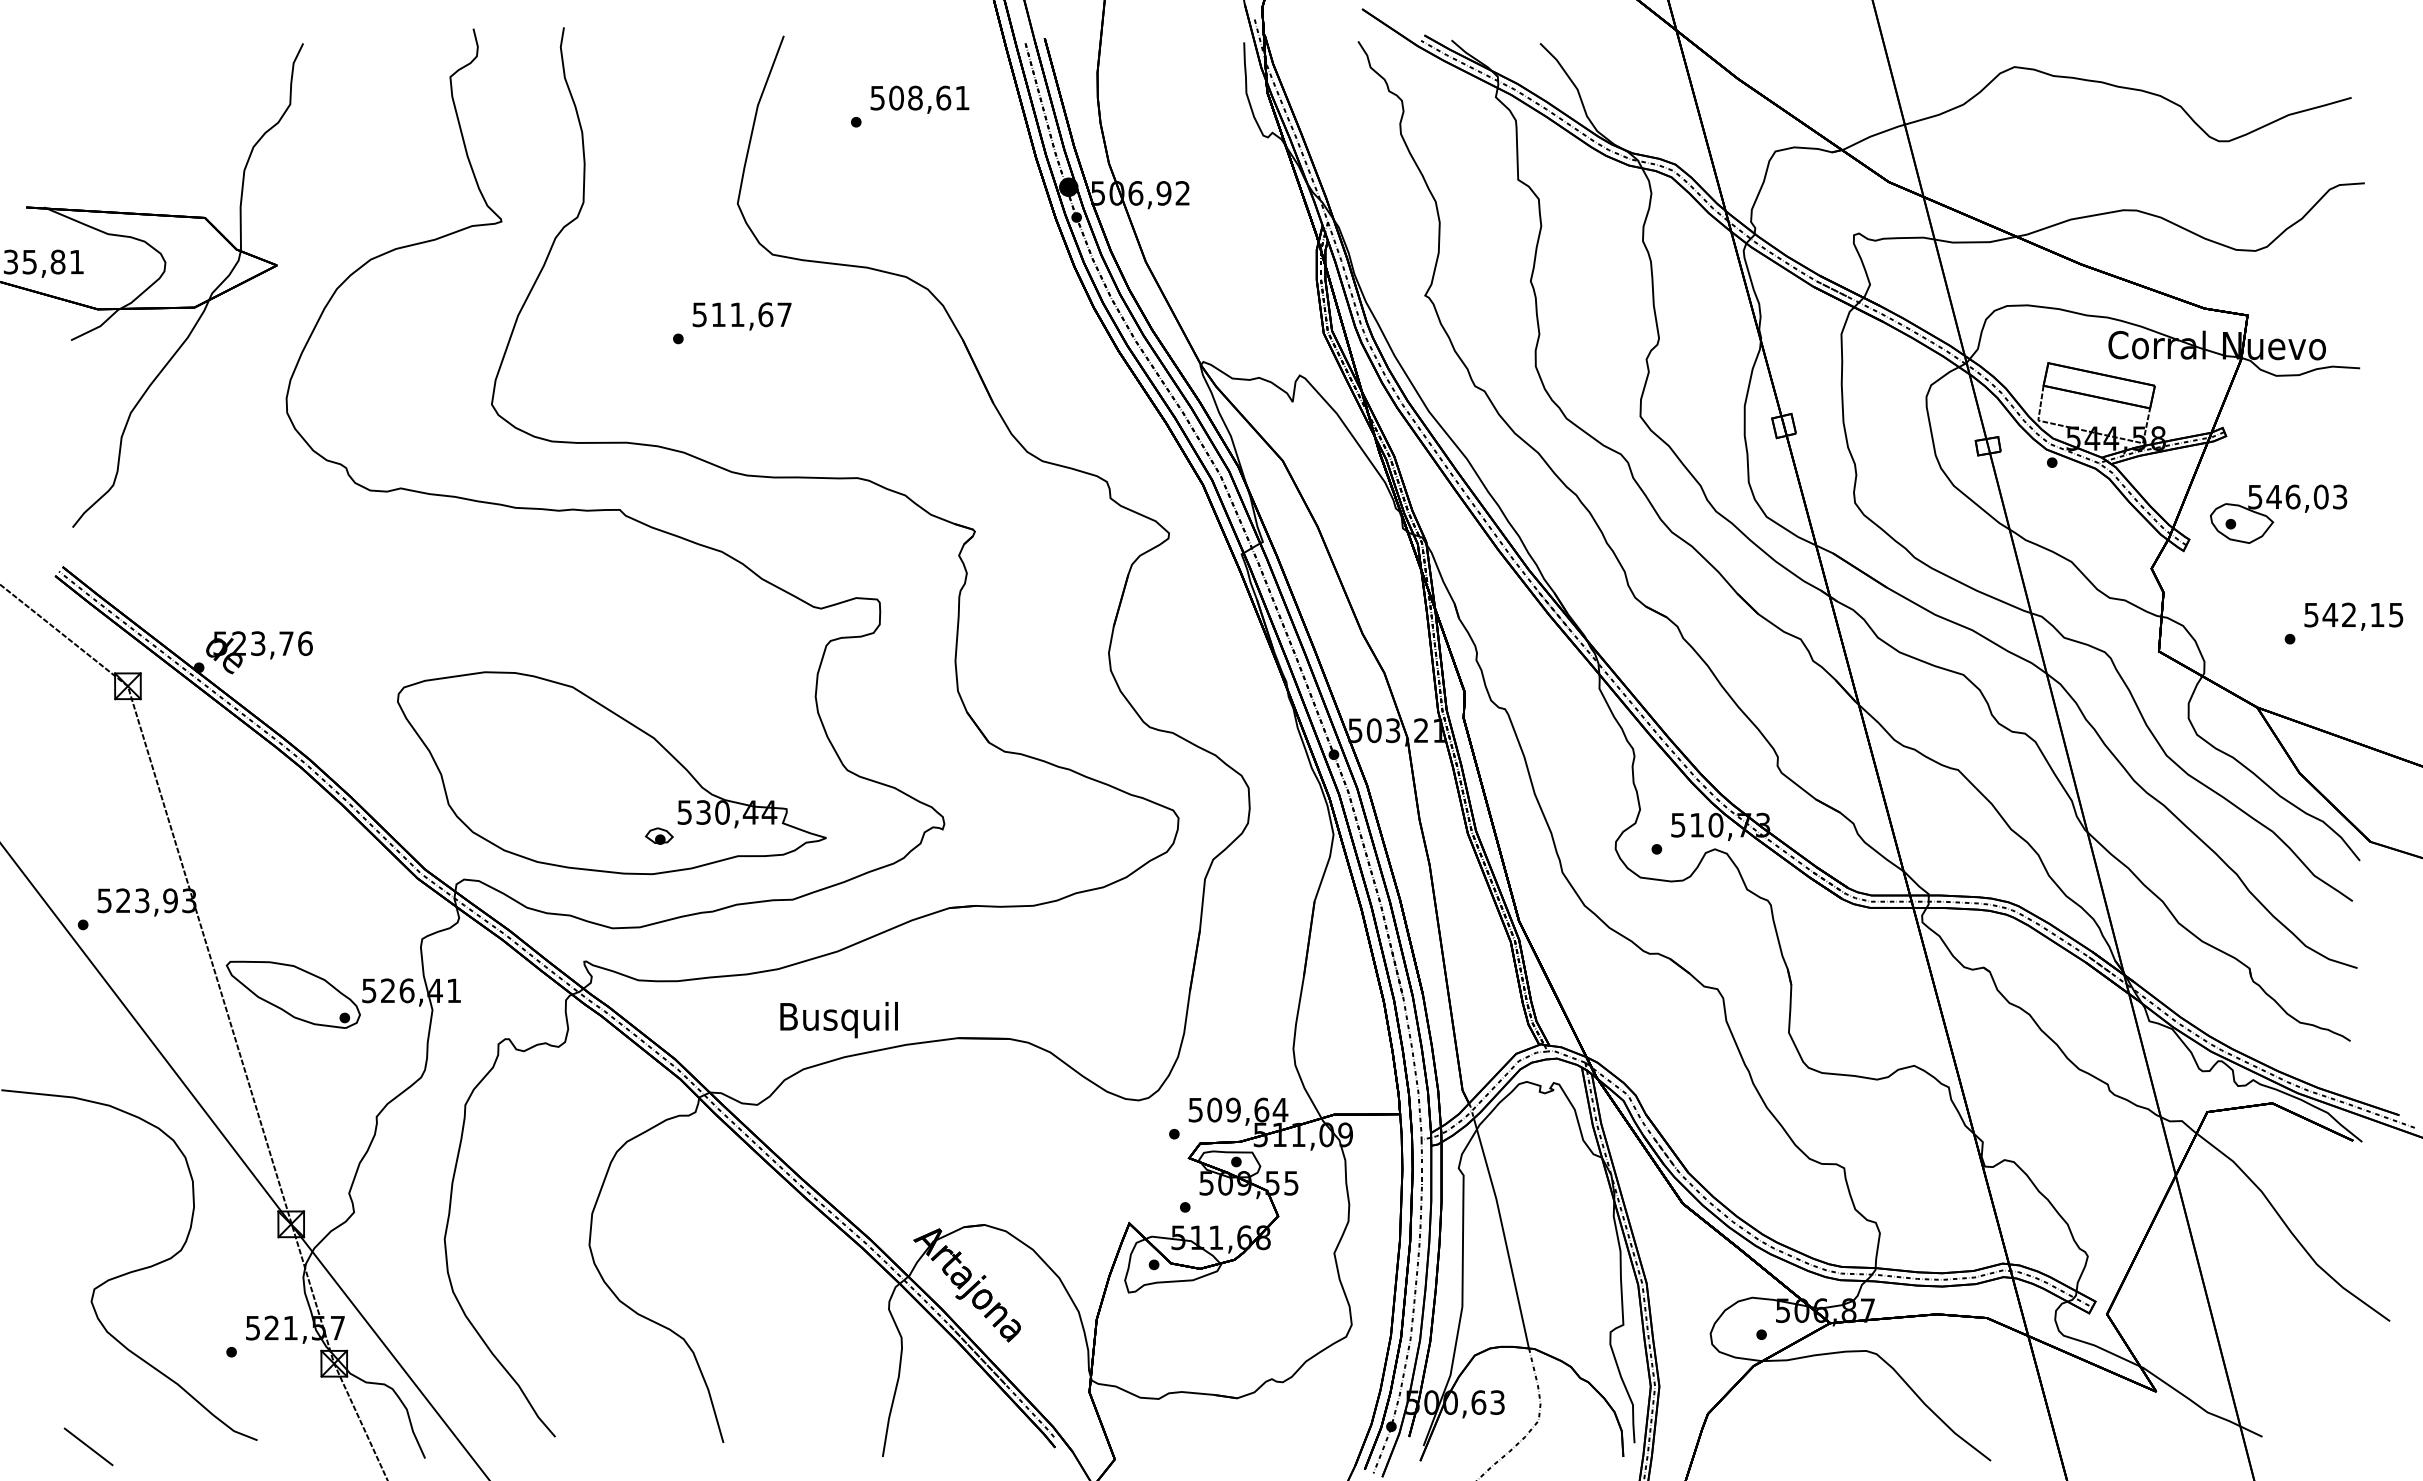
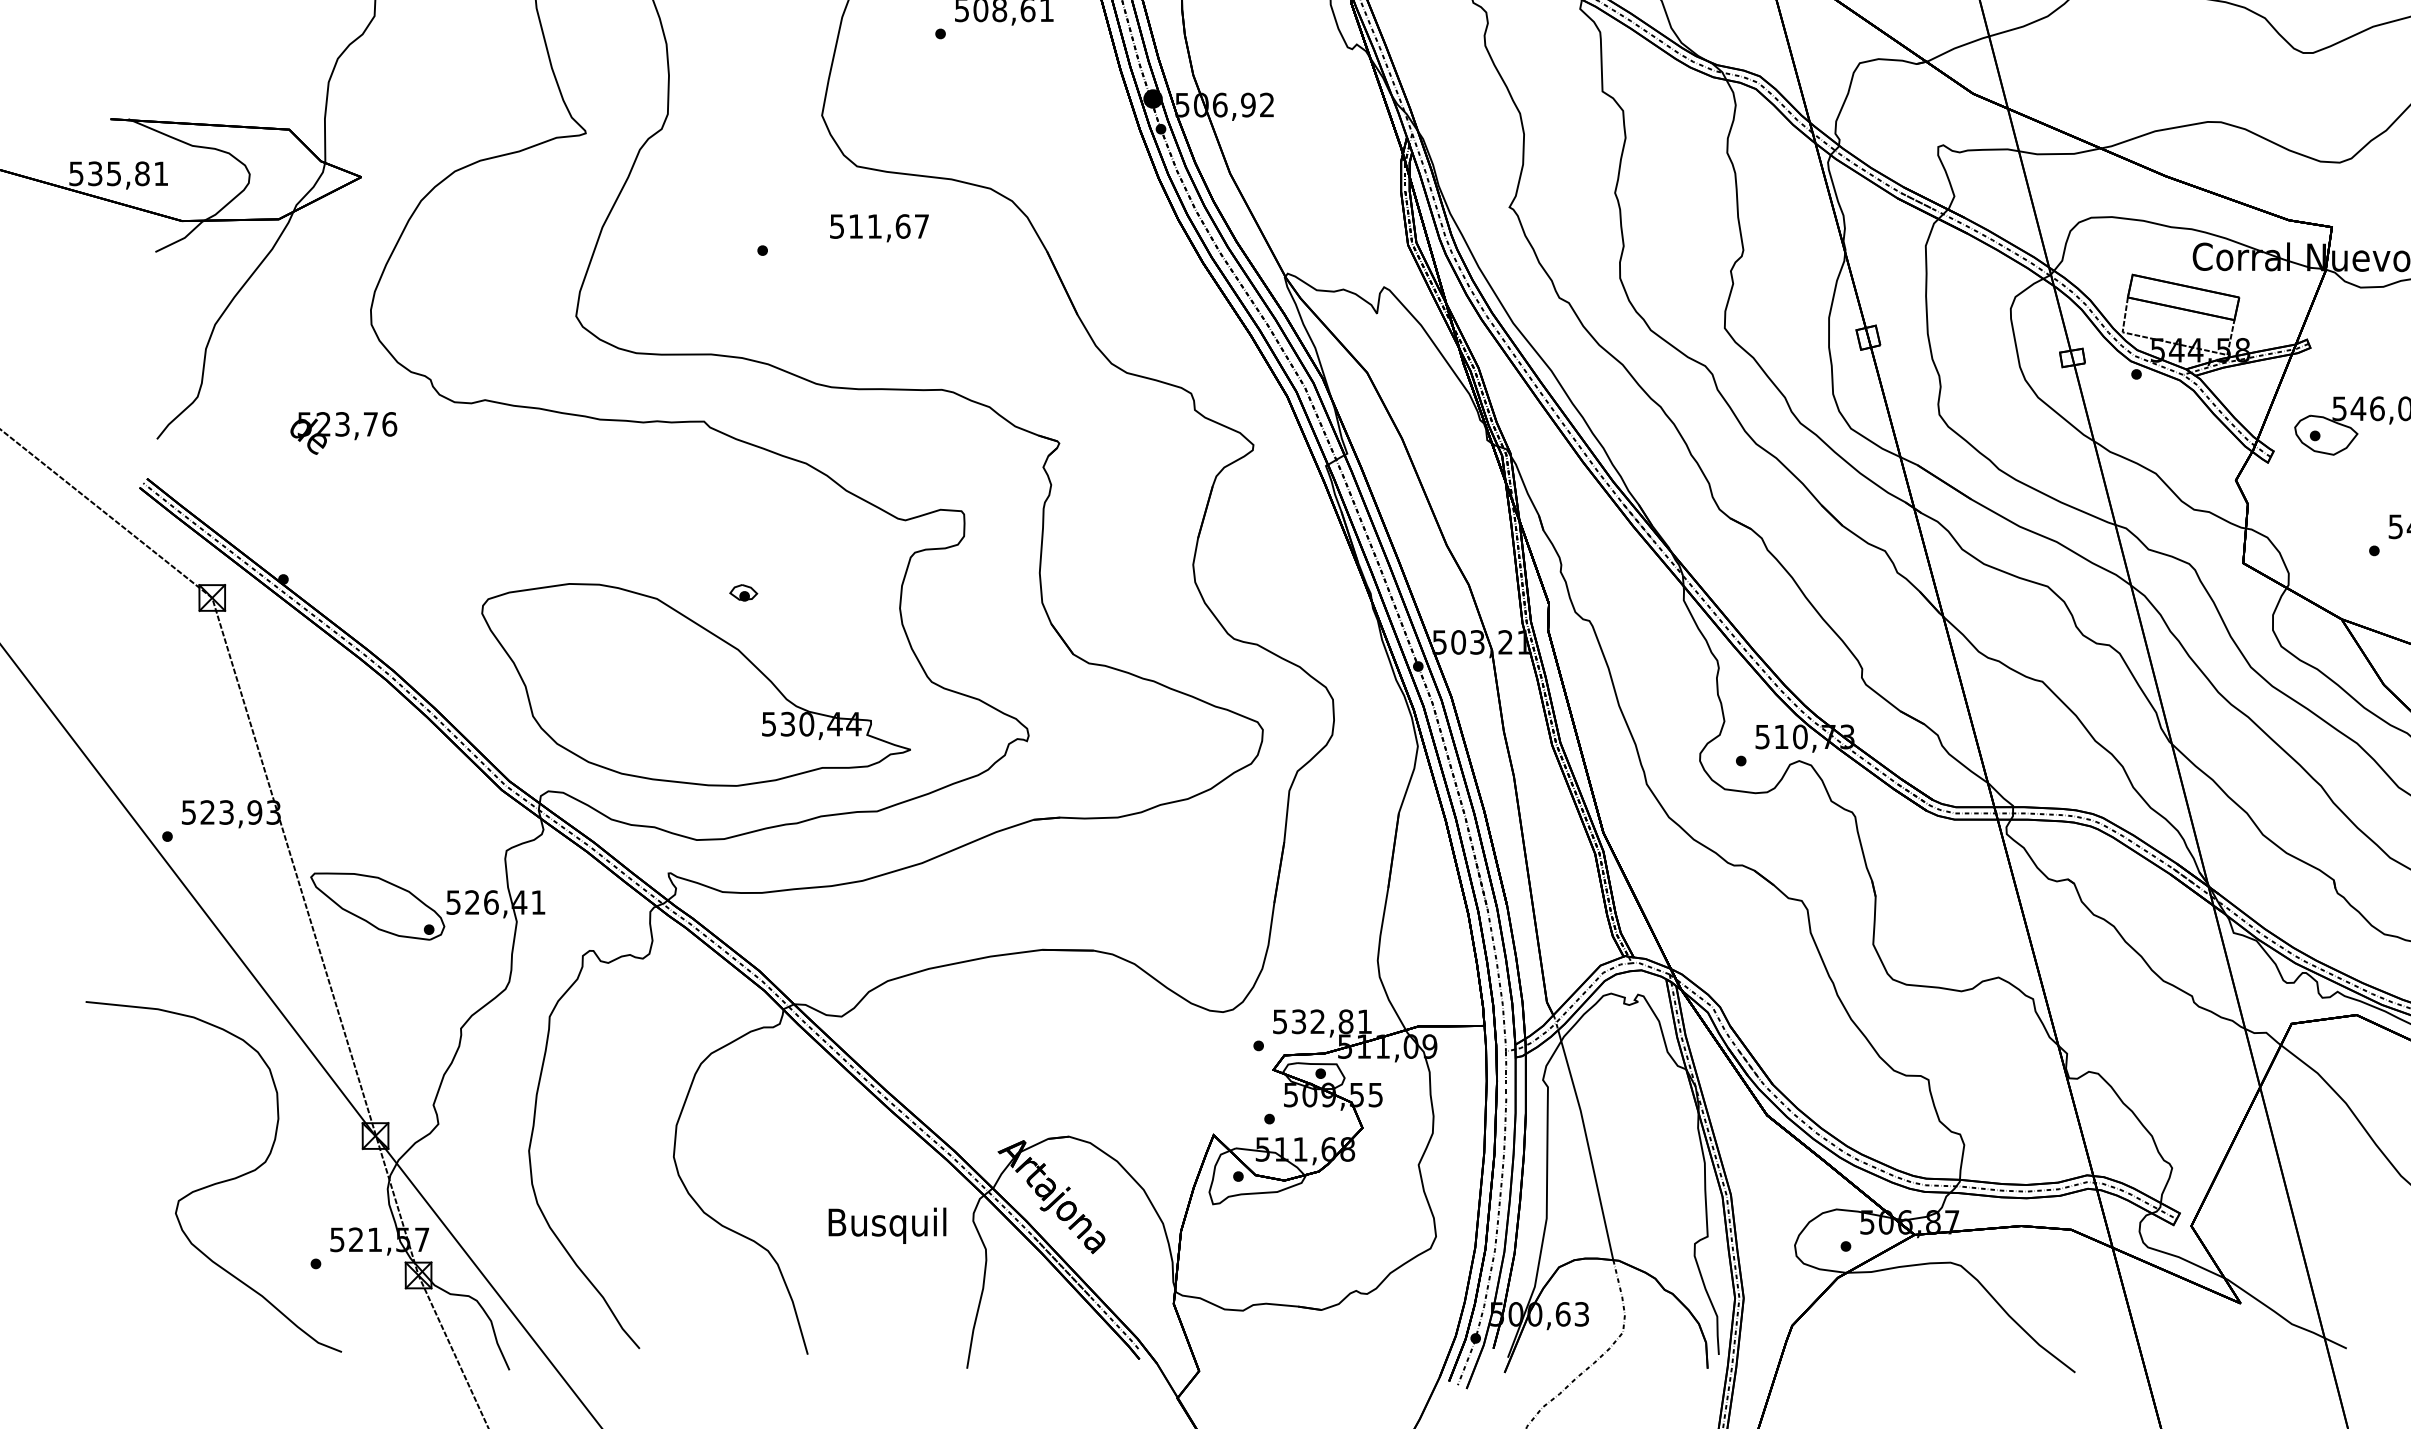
text: (741, 316) -> (878, 228), moved
text: (259, 652) -> (343, 433), moved
part: (658, 835) -> (742, 592), moved
text: (838, 1020) -> (886, 1226), moved
text: (1247, 1109) -> (1331, 1021), 509,64 -> 532,81
line: (88, 1446) -> (172, 1358), removed

